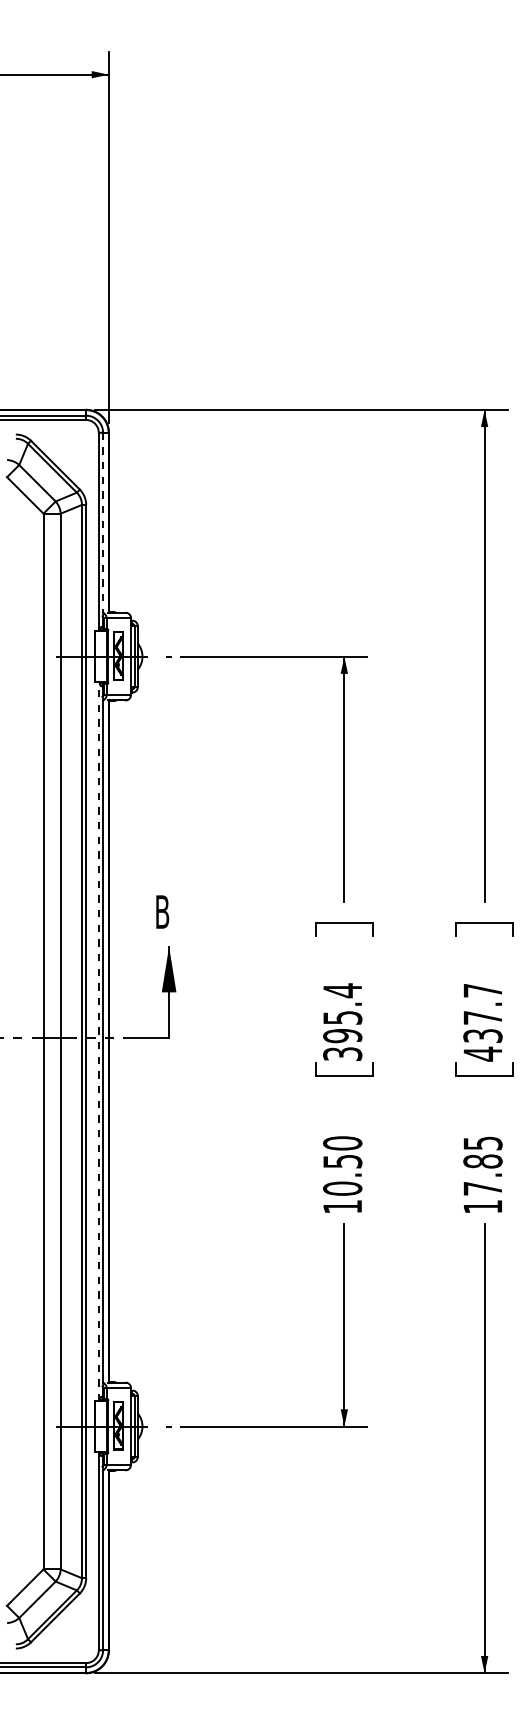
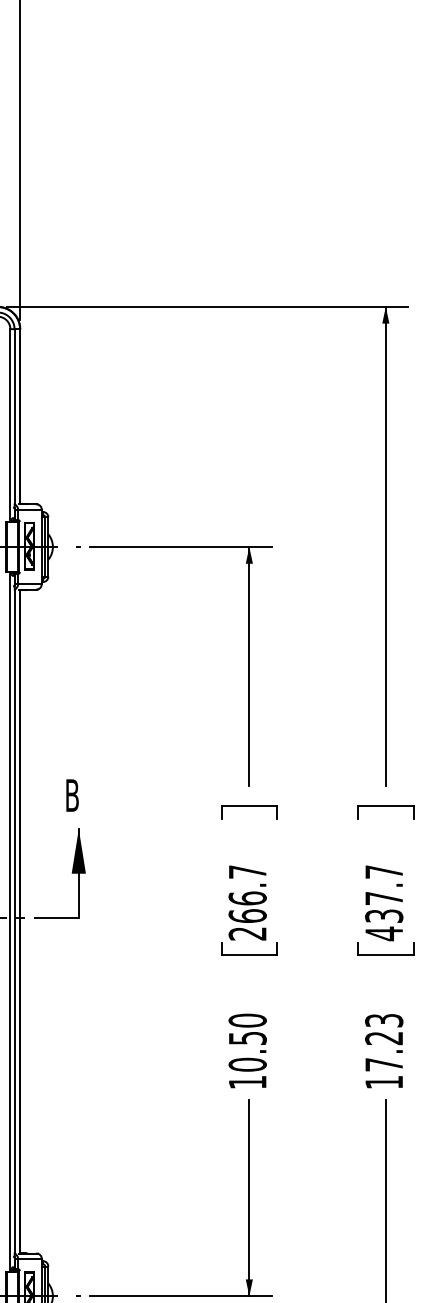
line: (103, 523) -> (14, 417), dashed -> solid
text: (342, 1022) -> (247, 903), 395.4 -> 266.7
line: (98, 1041) -> (10, 921), dashed -> solid
text: (482, 1152) -> (383, 1029), 17.85 -> 17.23

